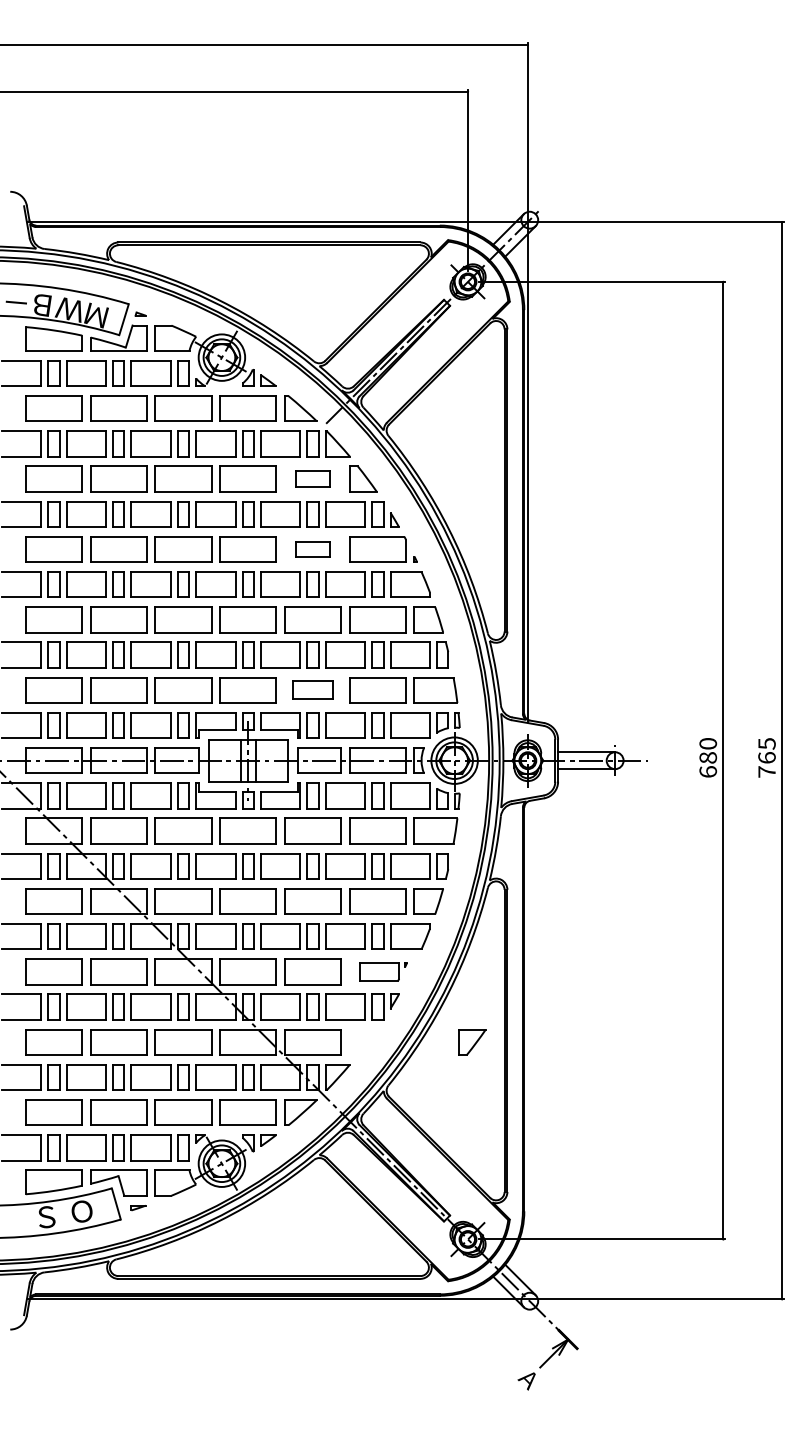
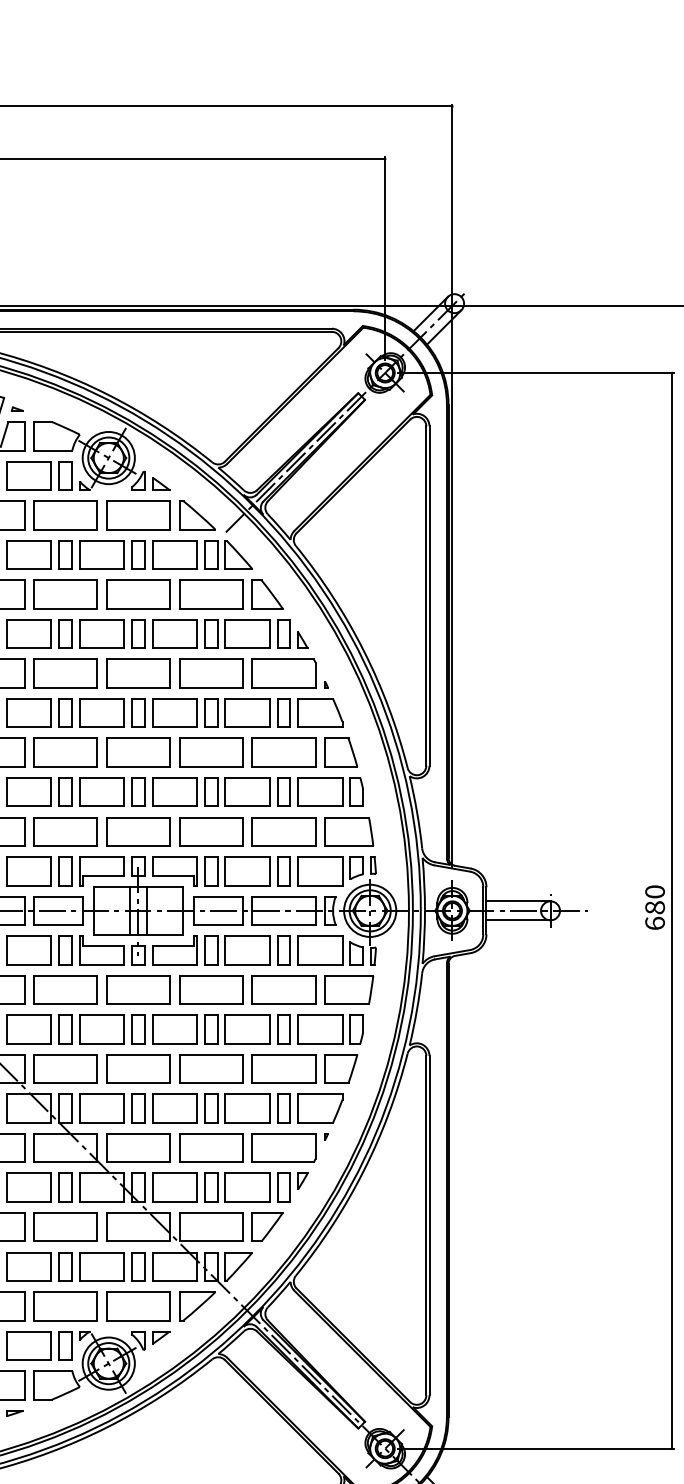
part: (312, 478) -> (210, 593), size x1.67
part: (312, 549) -> (210, 673), size x1.67
part: (312, 690) -> (210, 831), size x1.43
part: (383, 971) -> (290, 1147), size x1.43
part: (472, 1042) -> (267, 1227), moved

